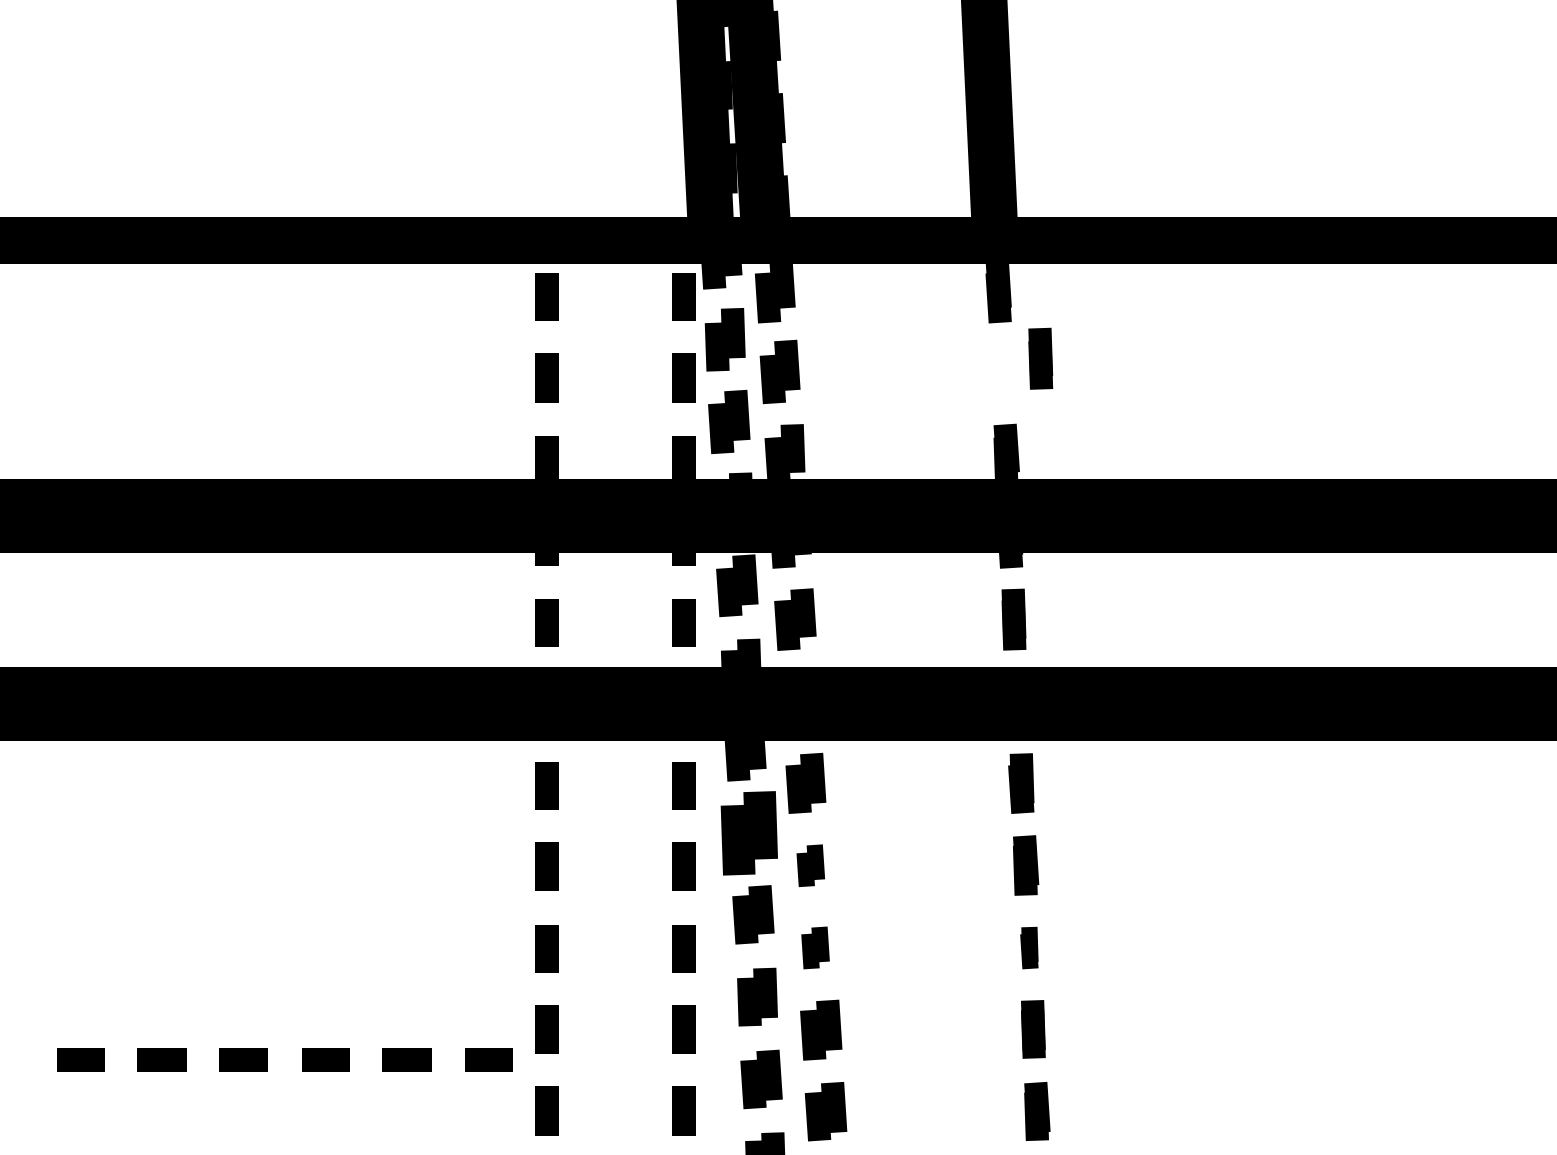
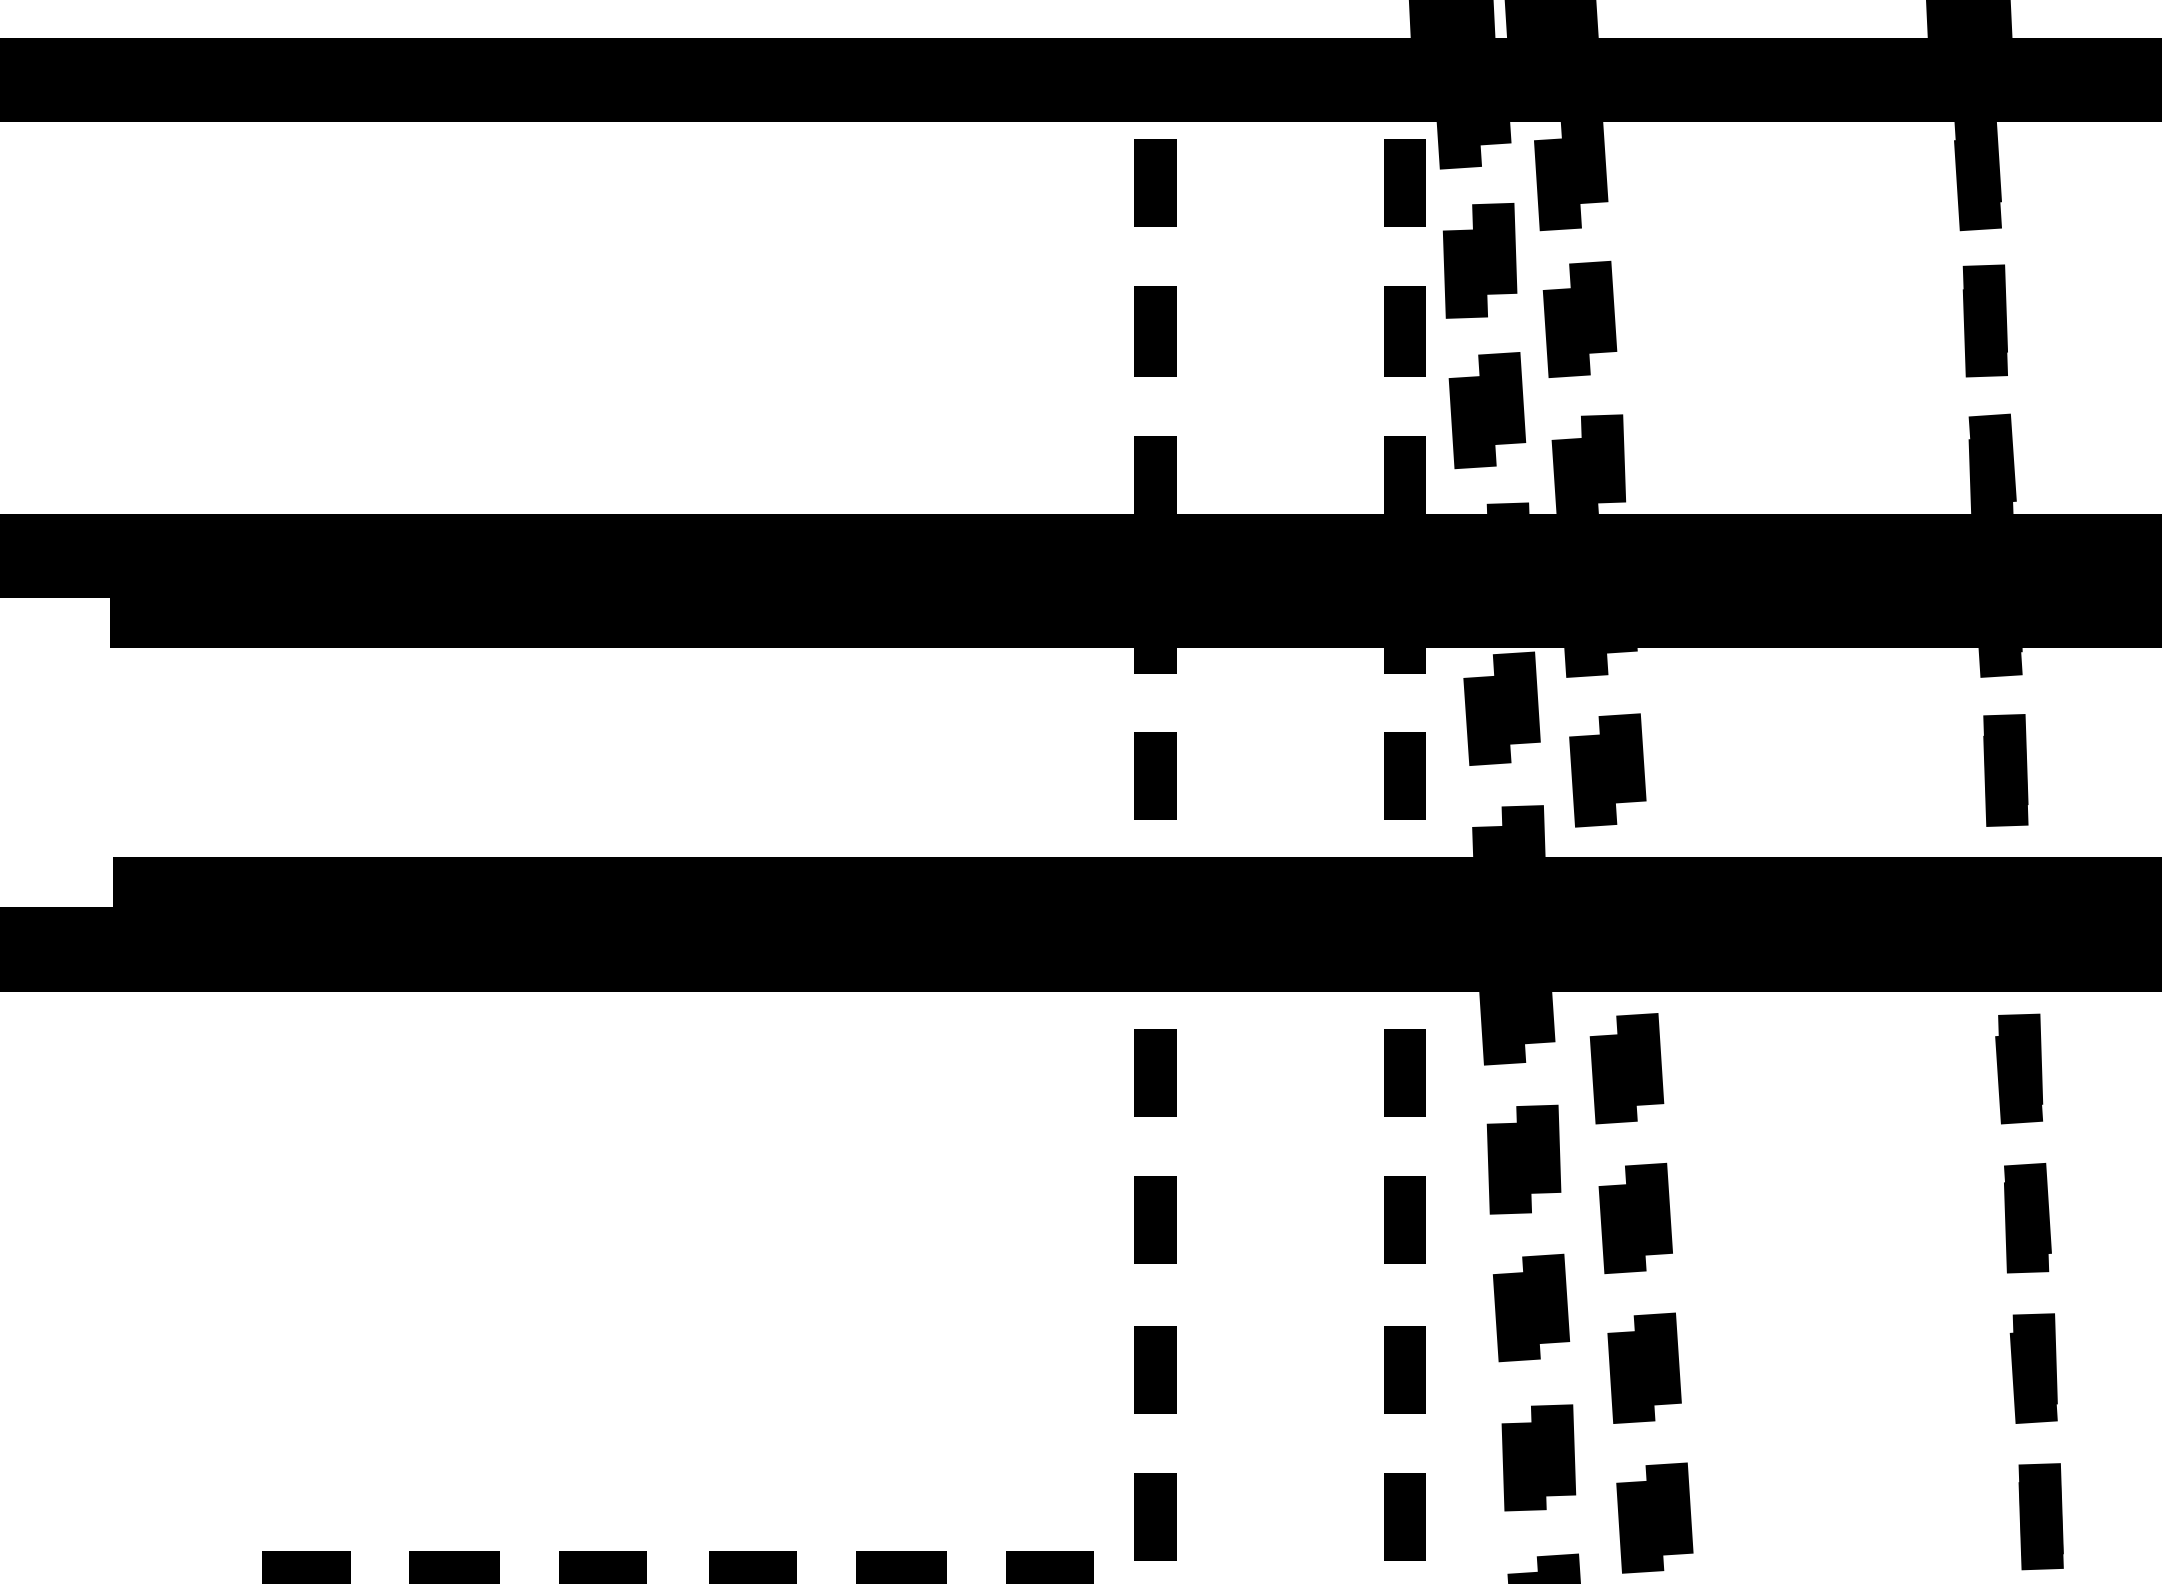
part: (1040, 358) -> (1984, 320), moved
part: (749, 833) -> (1524, 1159), size x0.71
part: (810, 865) -> (1635, 1218), size x1.43
part: (815, 947) -> (1644, 1367), size x1.43
part: (1029, 947) -> (2034, 1367), size x1.43

